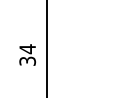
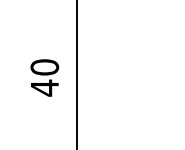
text: (27, 55) -> (44, 78), 34 -> 40

